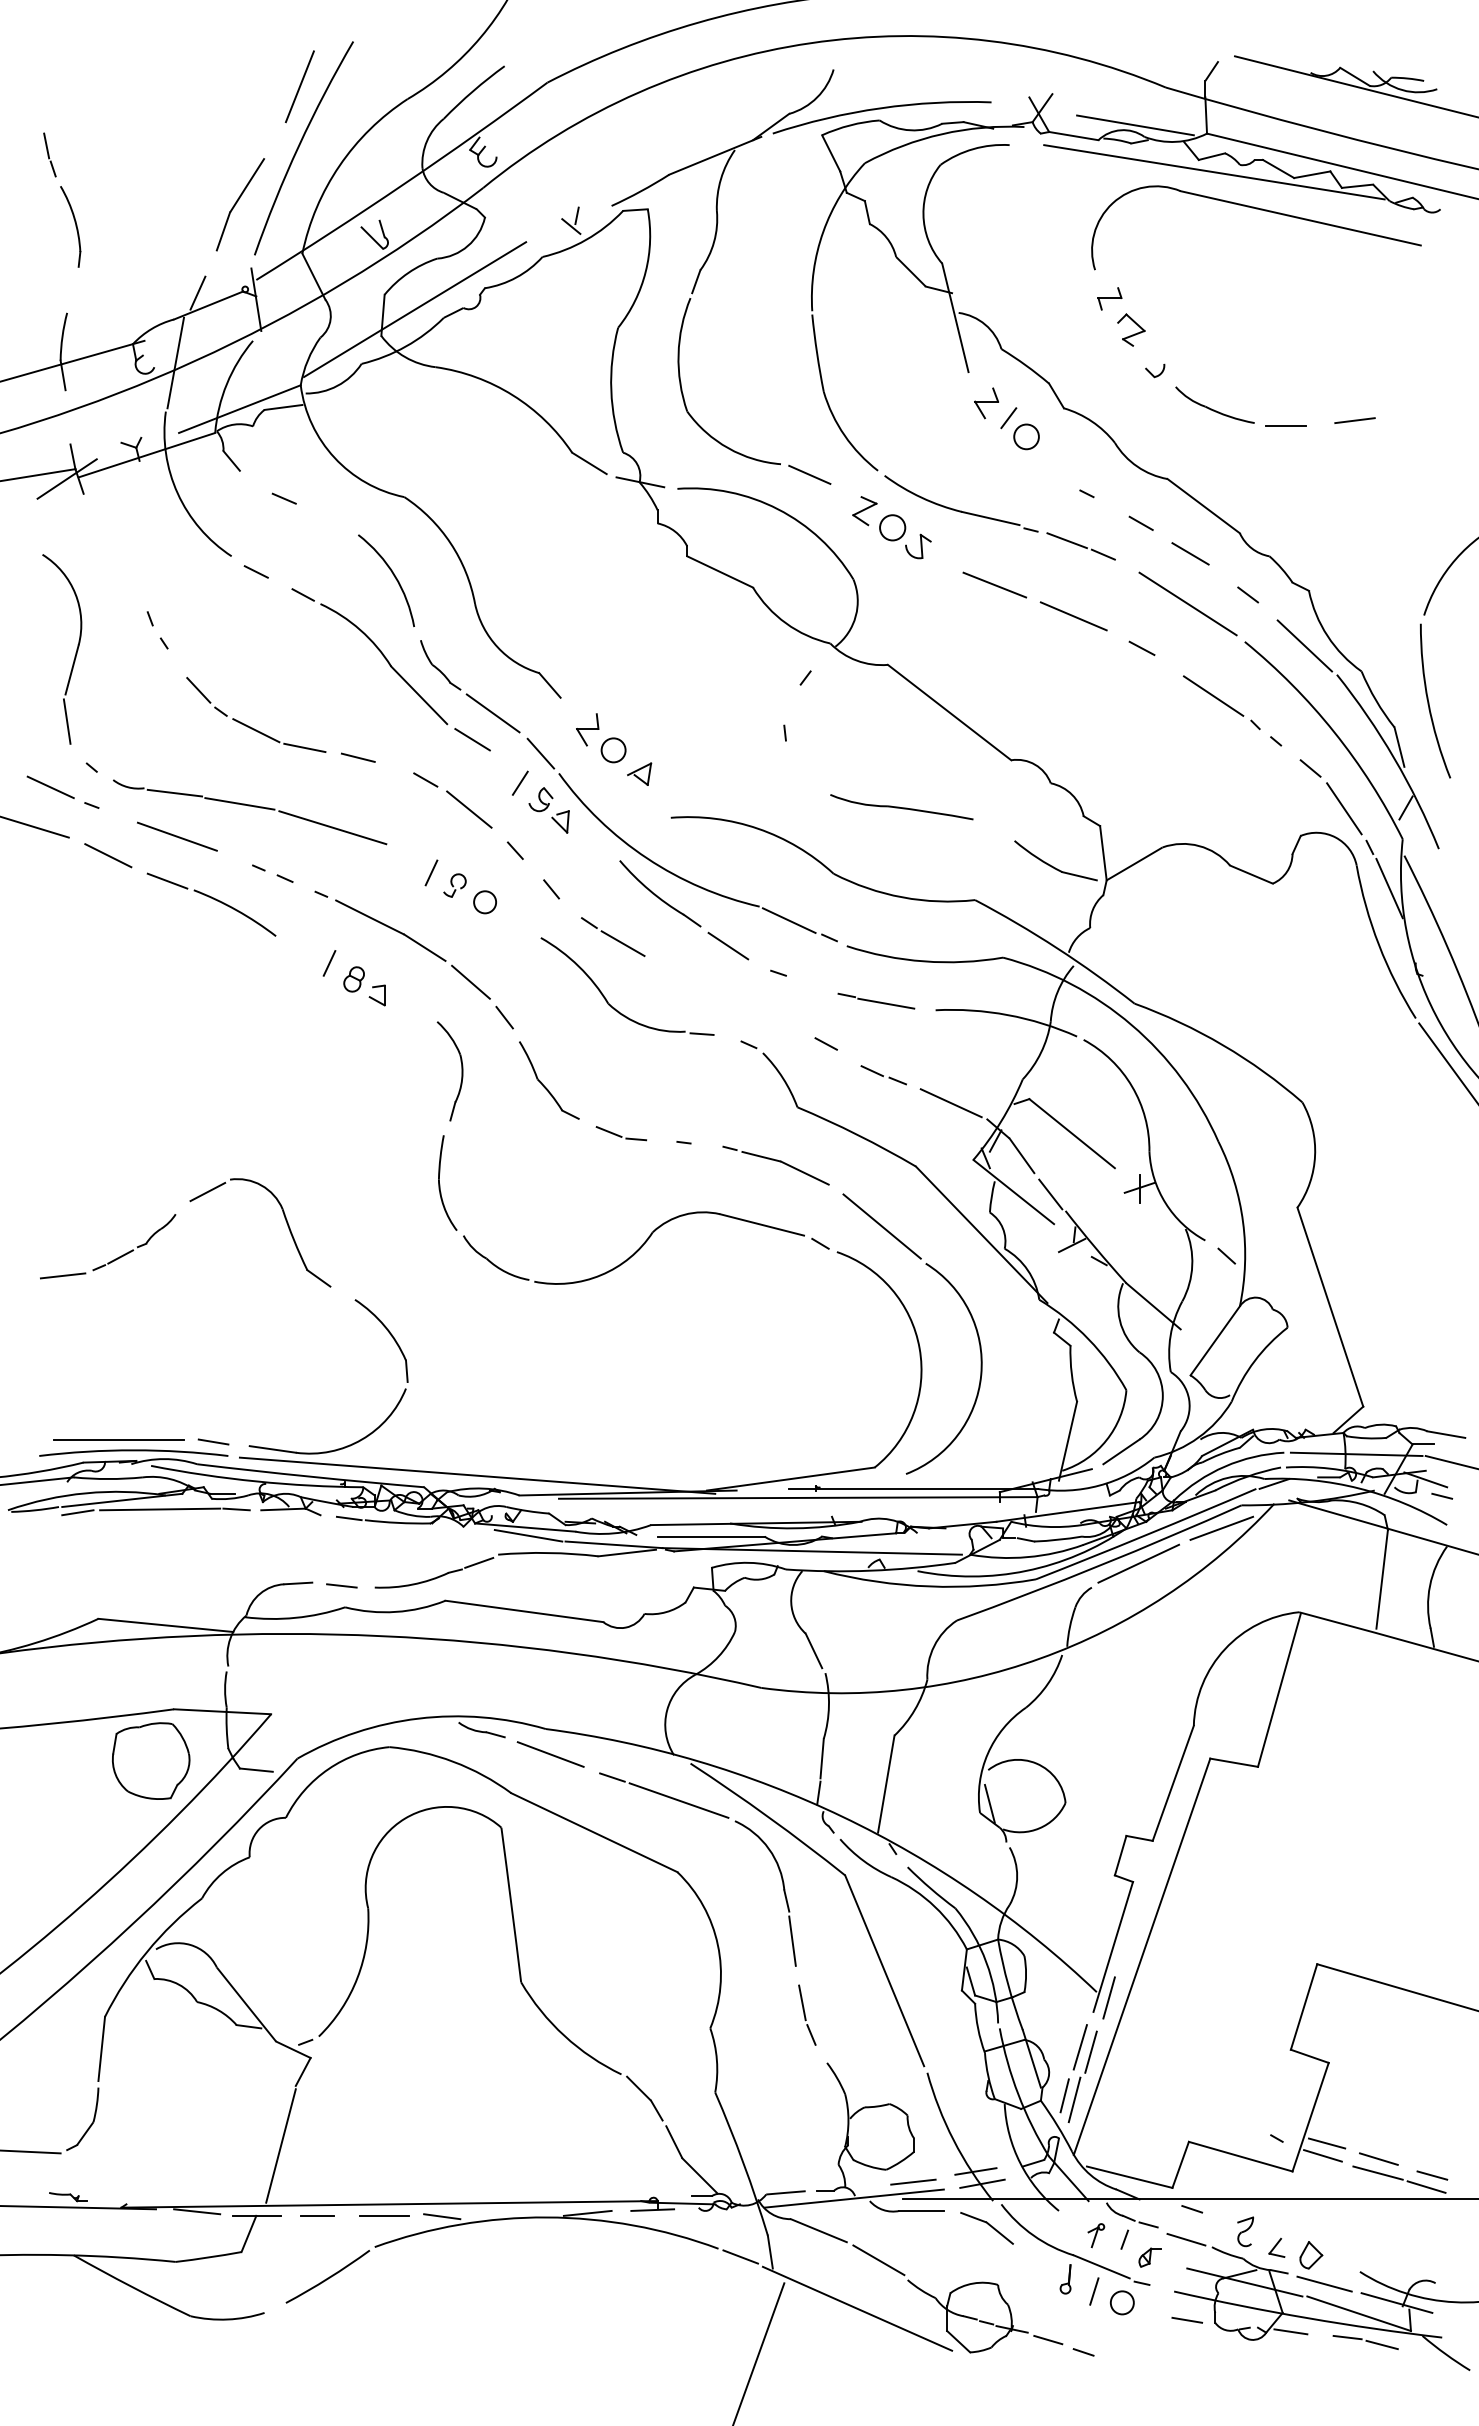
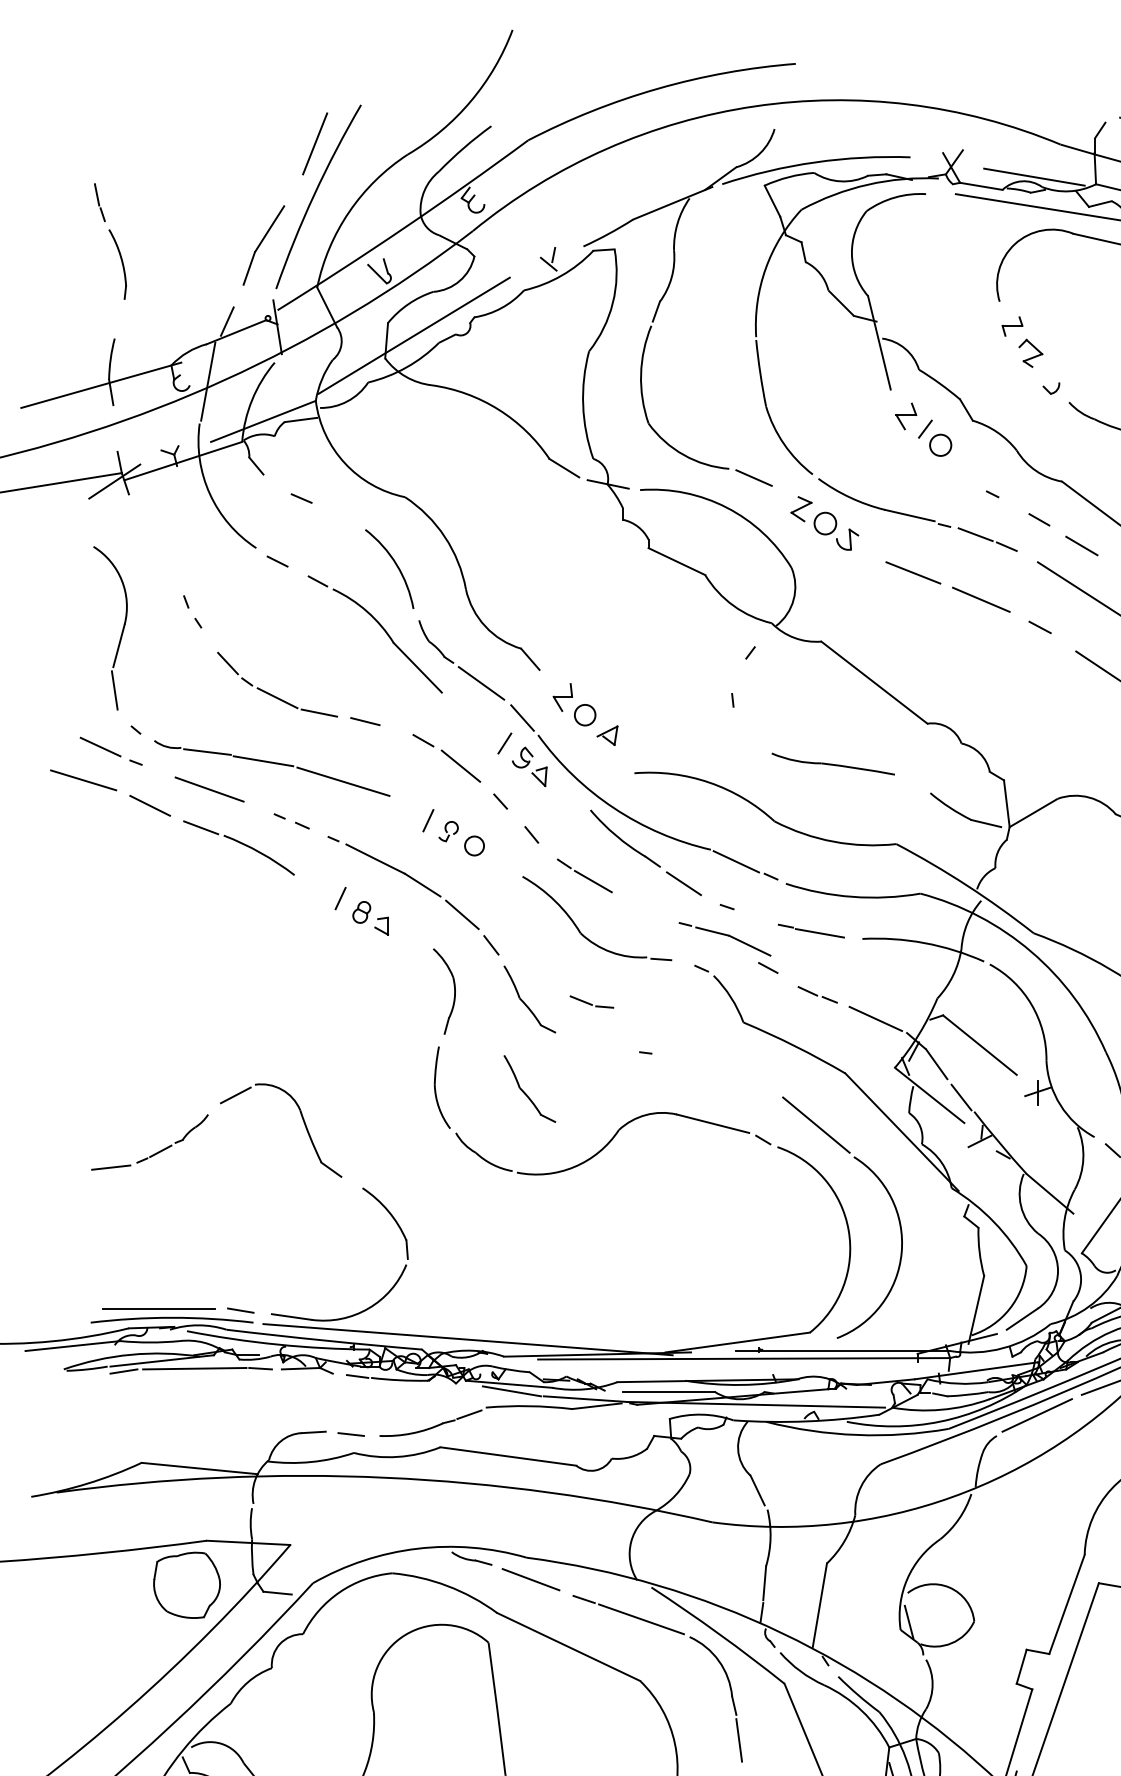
line: (472, 739) -> (463, 705), removed
part: (620, 1133) -> (591, 1001), moved
part: (775, 1165) -> (724, 939), moved
part: (544, 1189) -> (525, 1093), added

